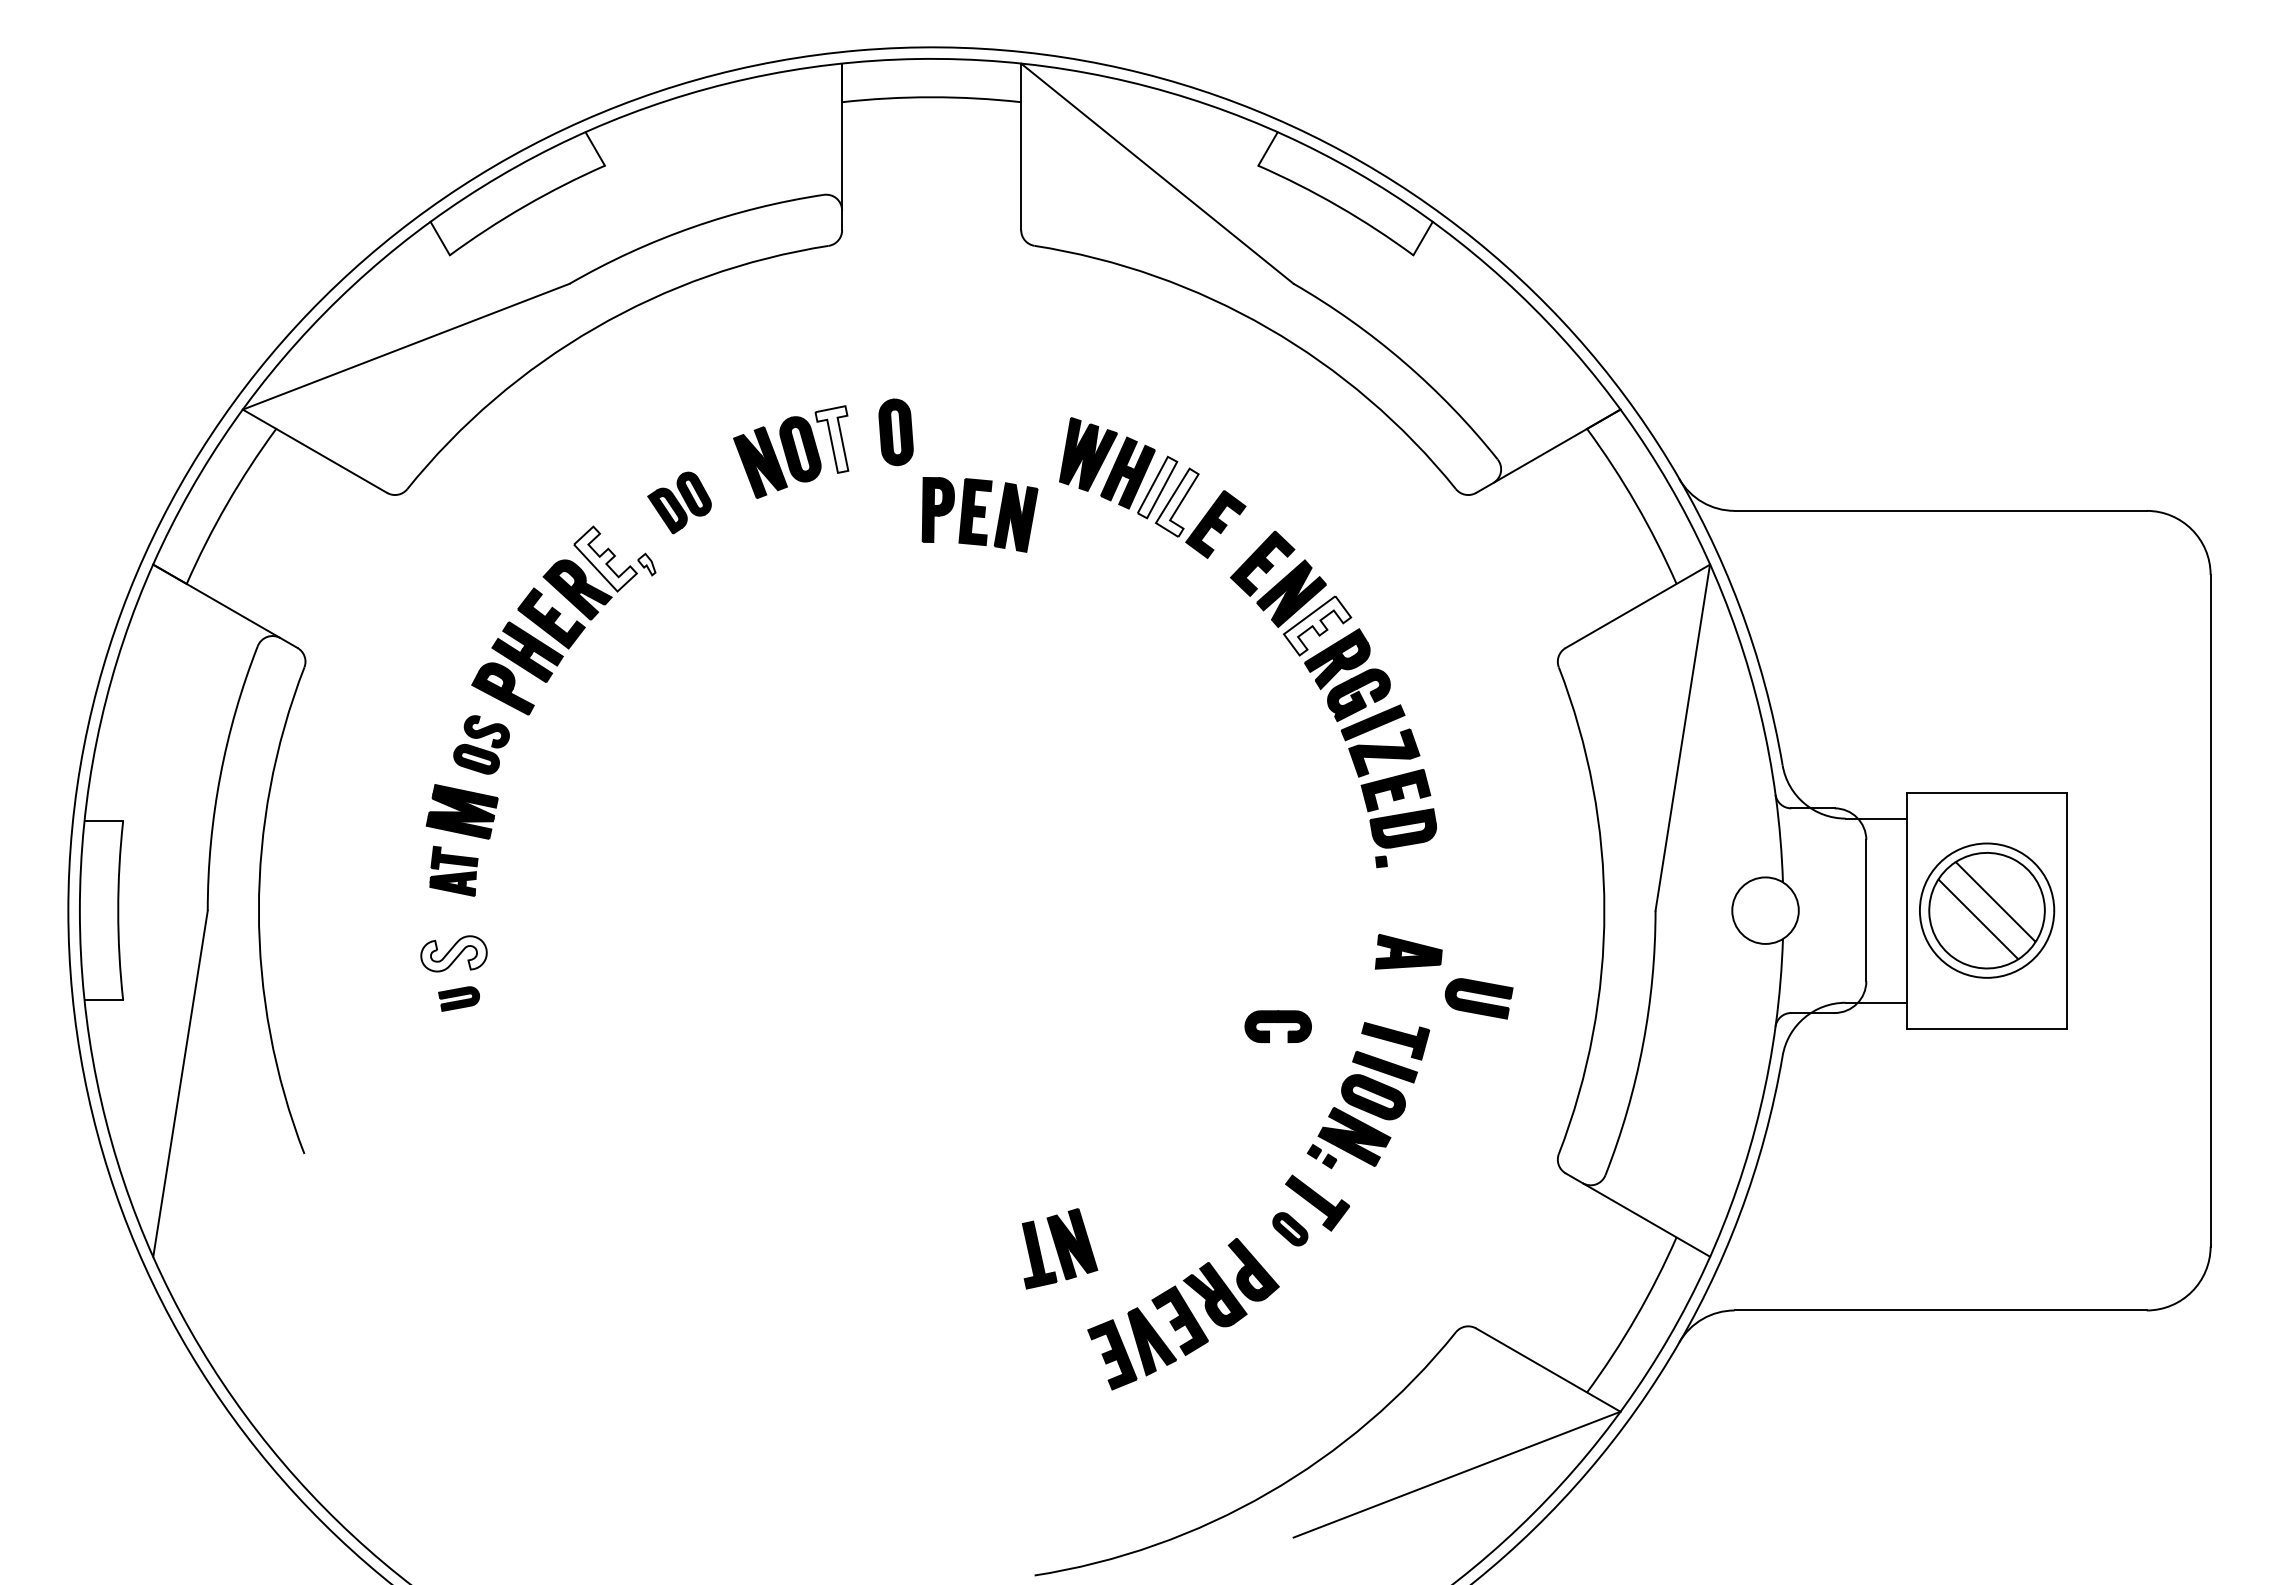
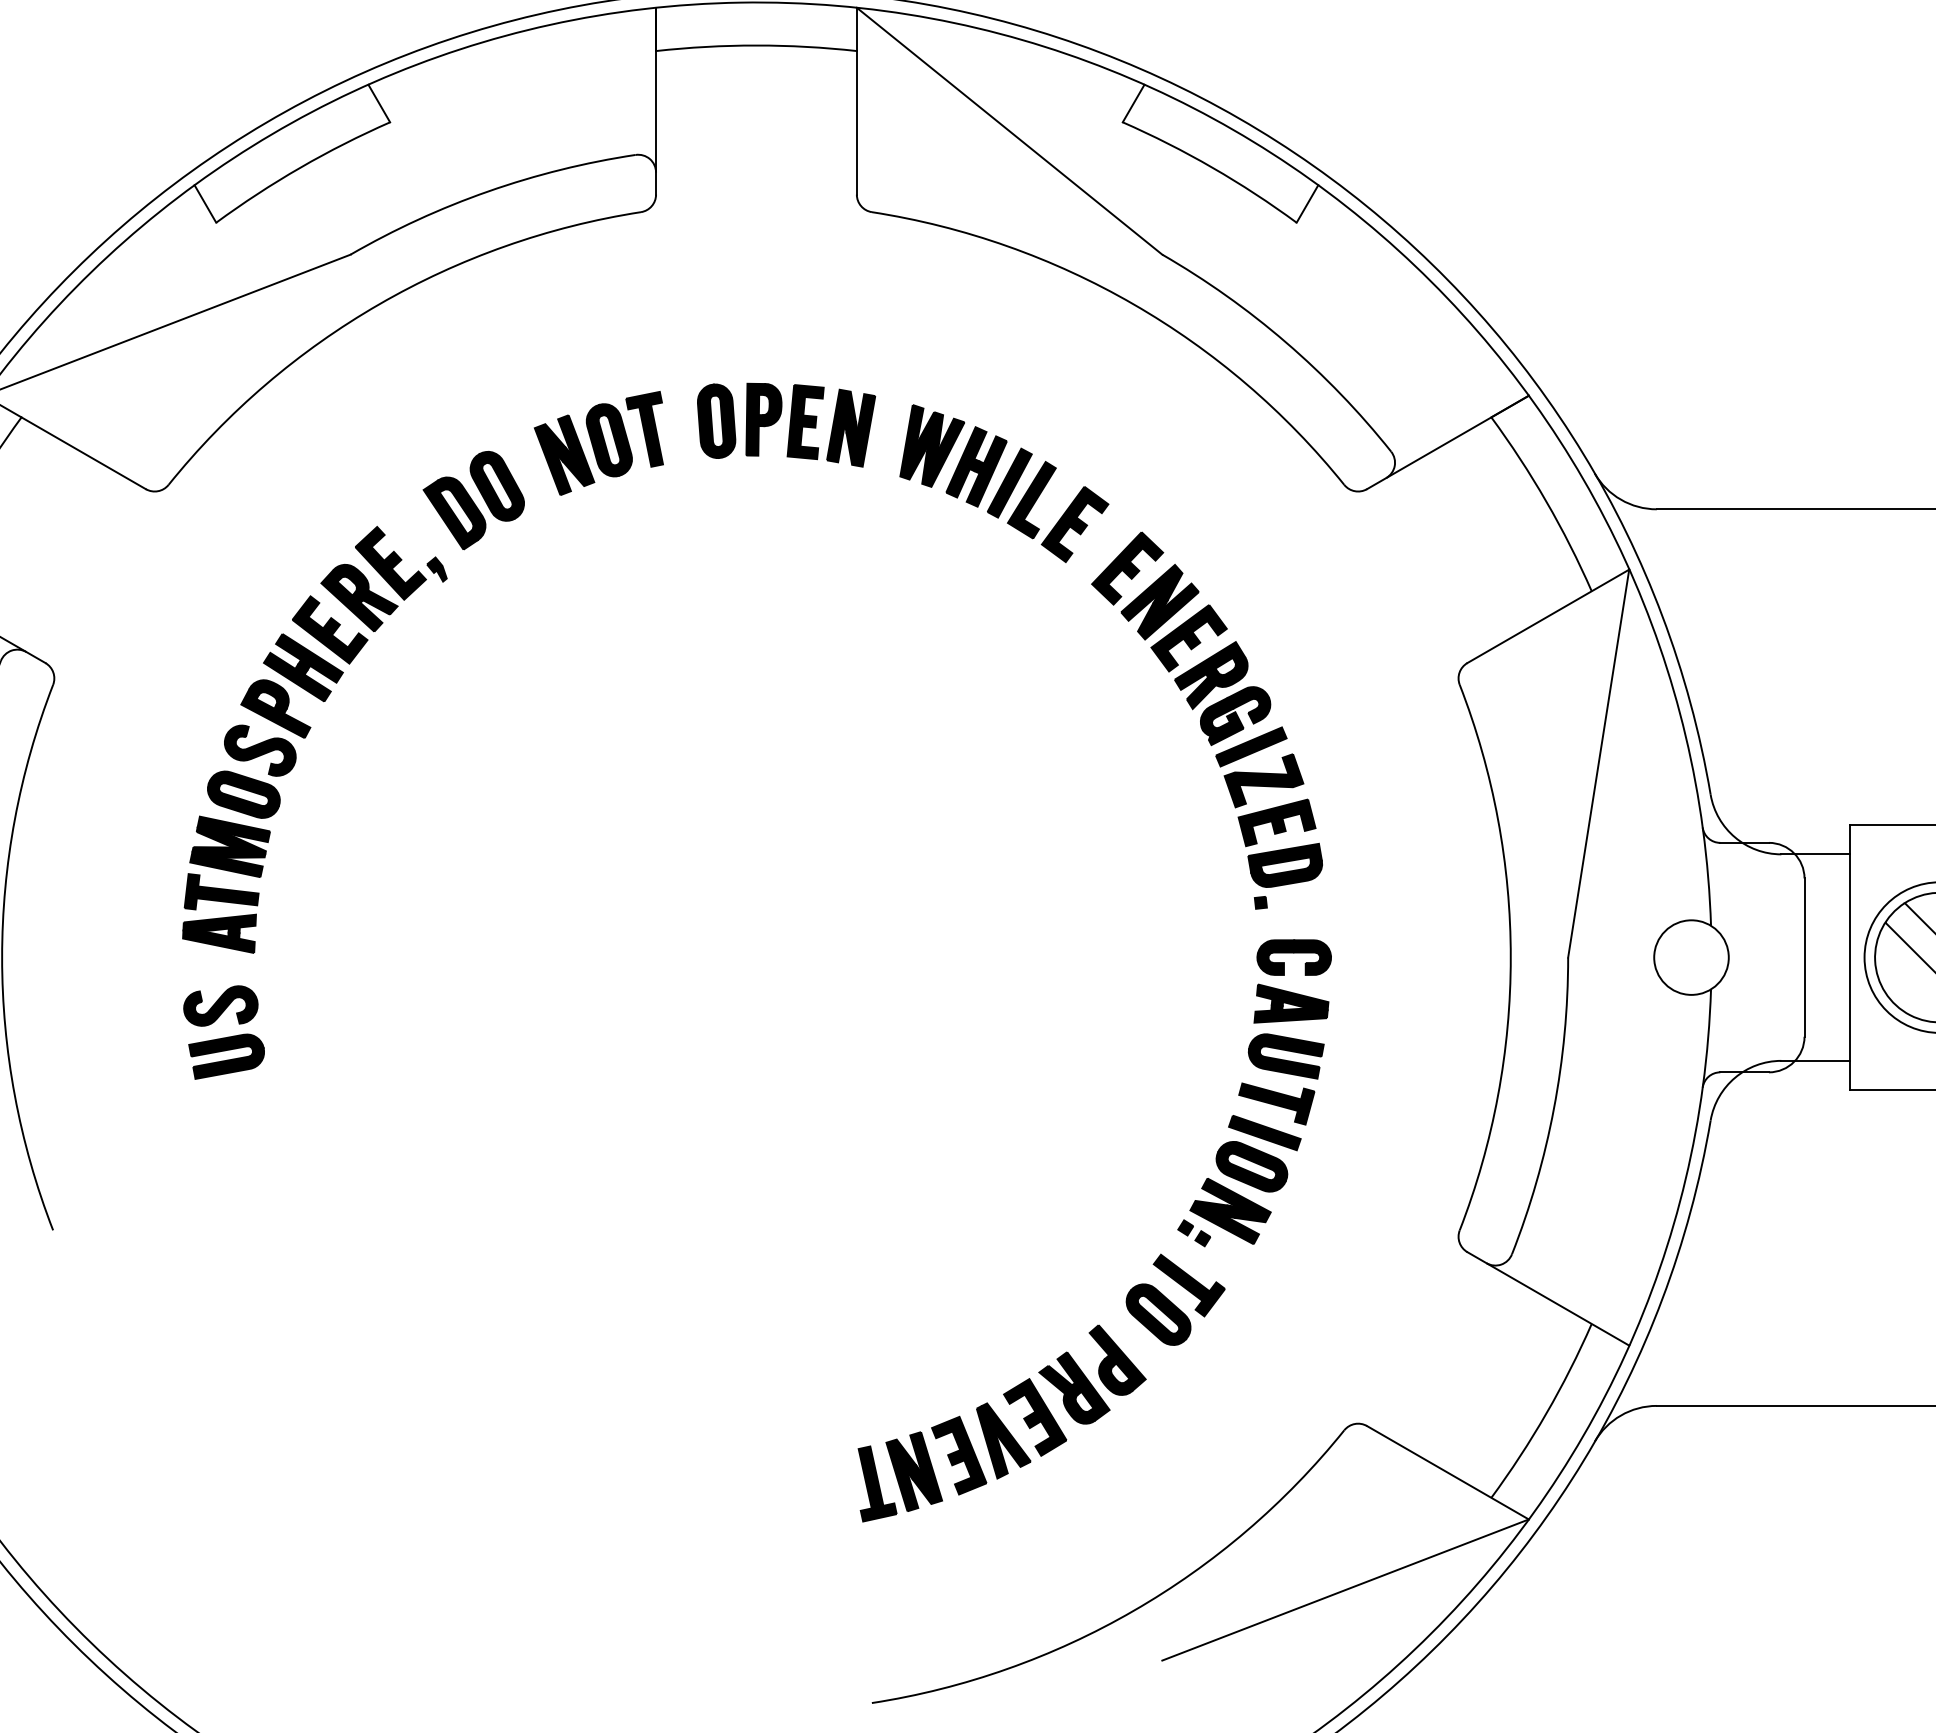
fill: (831, 439) -> (644, 429), added
fill: (1157, 487) -> (1009, 483), added
part: (679, 502) -> (473, 499), size x1.43
fill: (1176, 502) -> (1030, 499), added
part: (979, 514) -> (810, 424), moved
fill: (605, 558) -> (390, 562), added
fill: (646, 564) -> (436, 569), added
fill: (1317, 625) -> (1189, 637), added
part: (481, 744) -> (251, 771), size x1.43
part: (453, 871) -> (220, 913), size x1.43
fill: (453, 953) -> (220, 1005), added
part: (458, 998) -> (225, 1056), size x1.67
part: (1478, 998) -> (1285, 1056), moved
part: (1277, 1026) -> (1293, 957), moved
part: (1290, 1229) -> (1158, 1315), size x1.67
part: (1059, 1248) -> (899, 1476), moved

